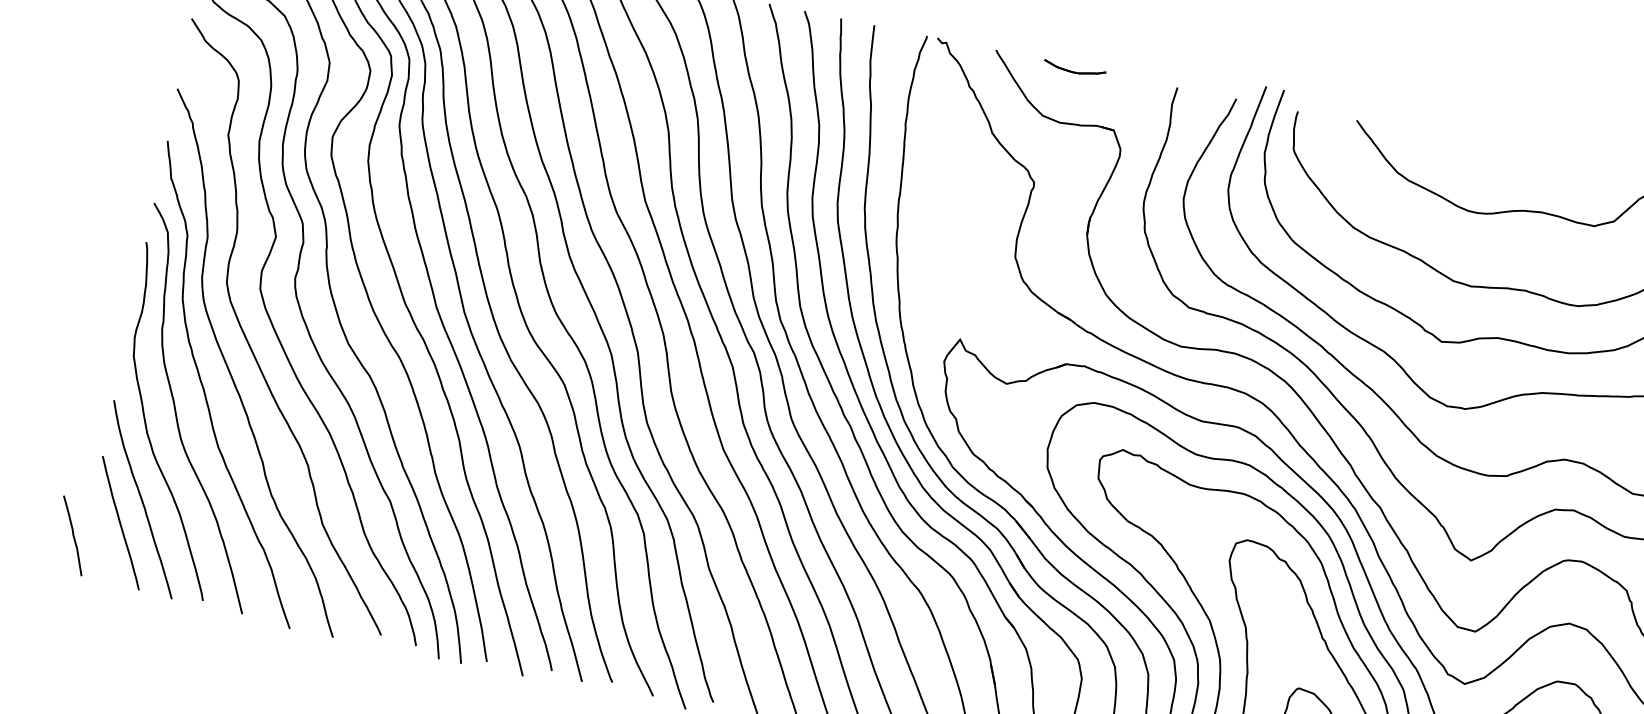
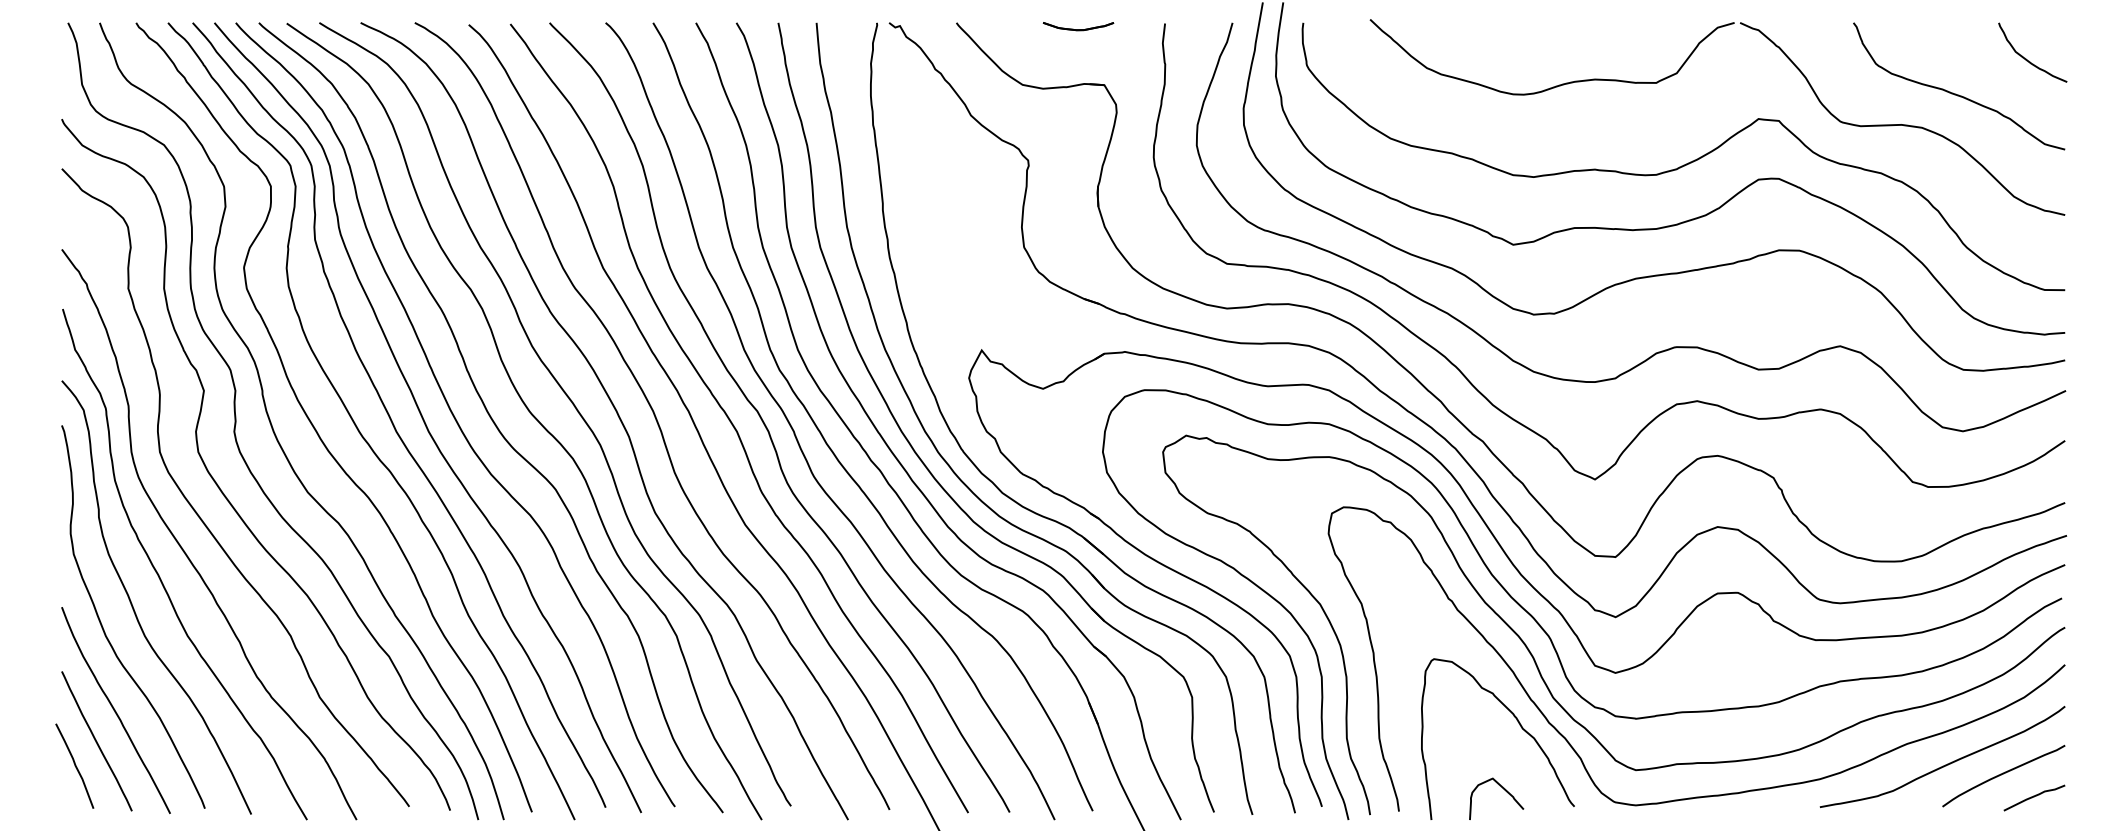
part: (1074, 69) -> (1078, 26), moved
curve: (72, 535) -> (74, 765), moved

